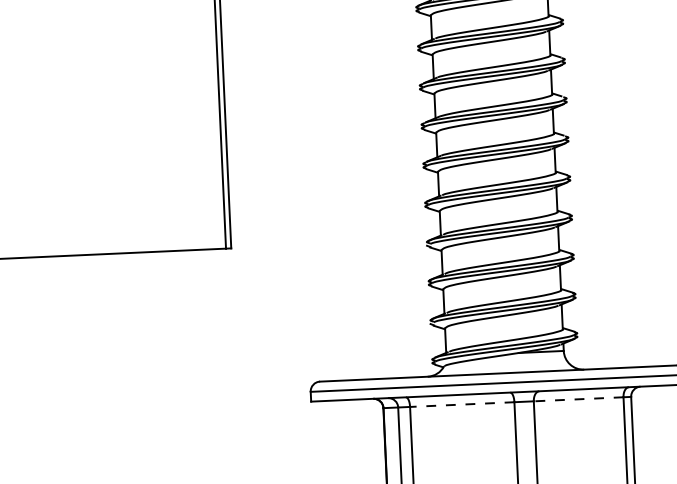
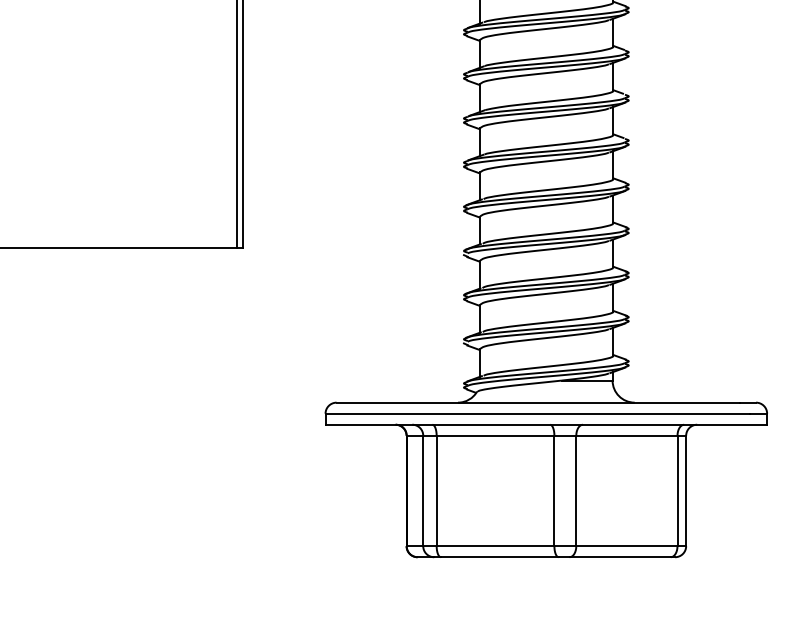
line: (578, 399) -> (626, 435), dashed -> solid
line: (462, 404) -> (495, 435), dashed -> solid

